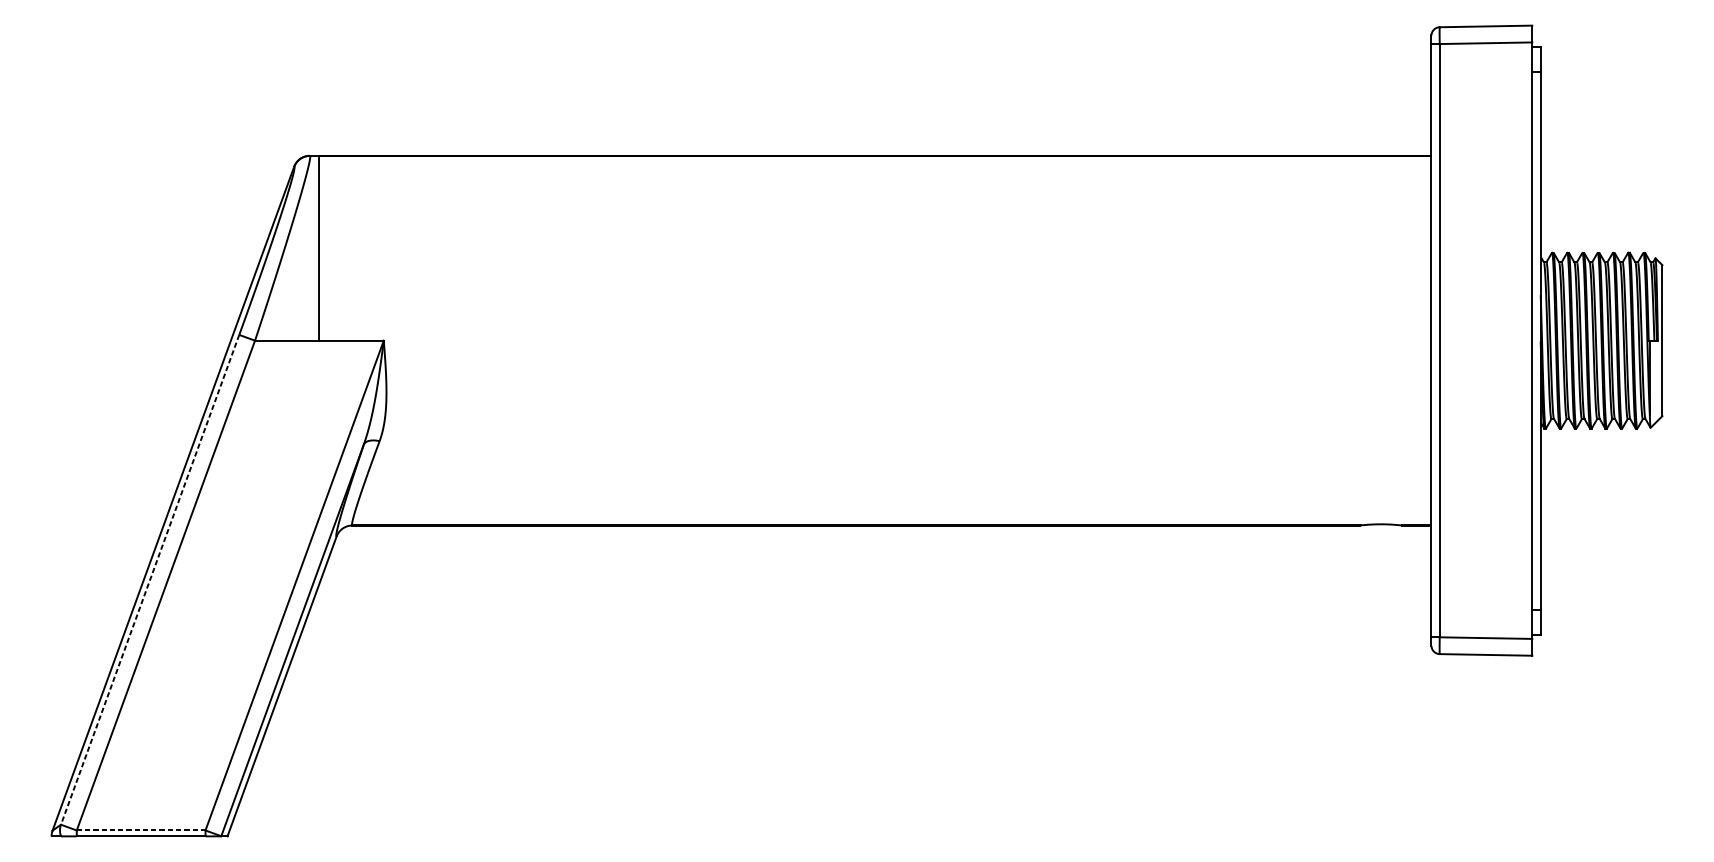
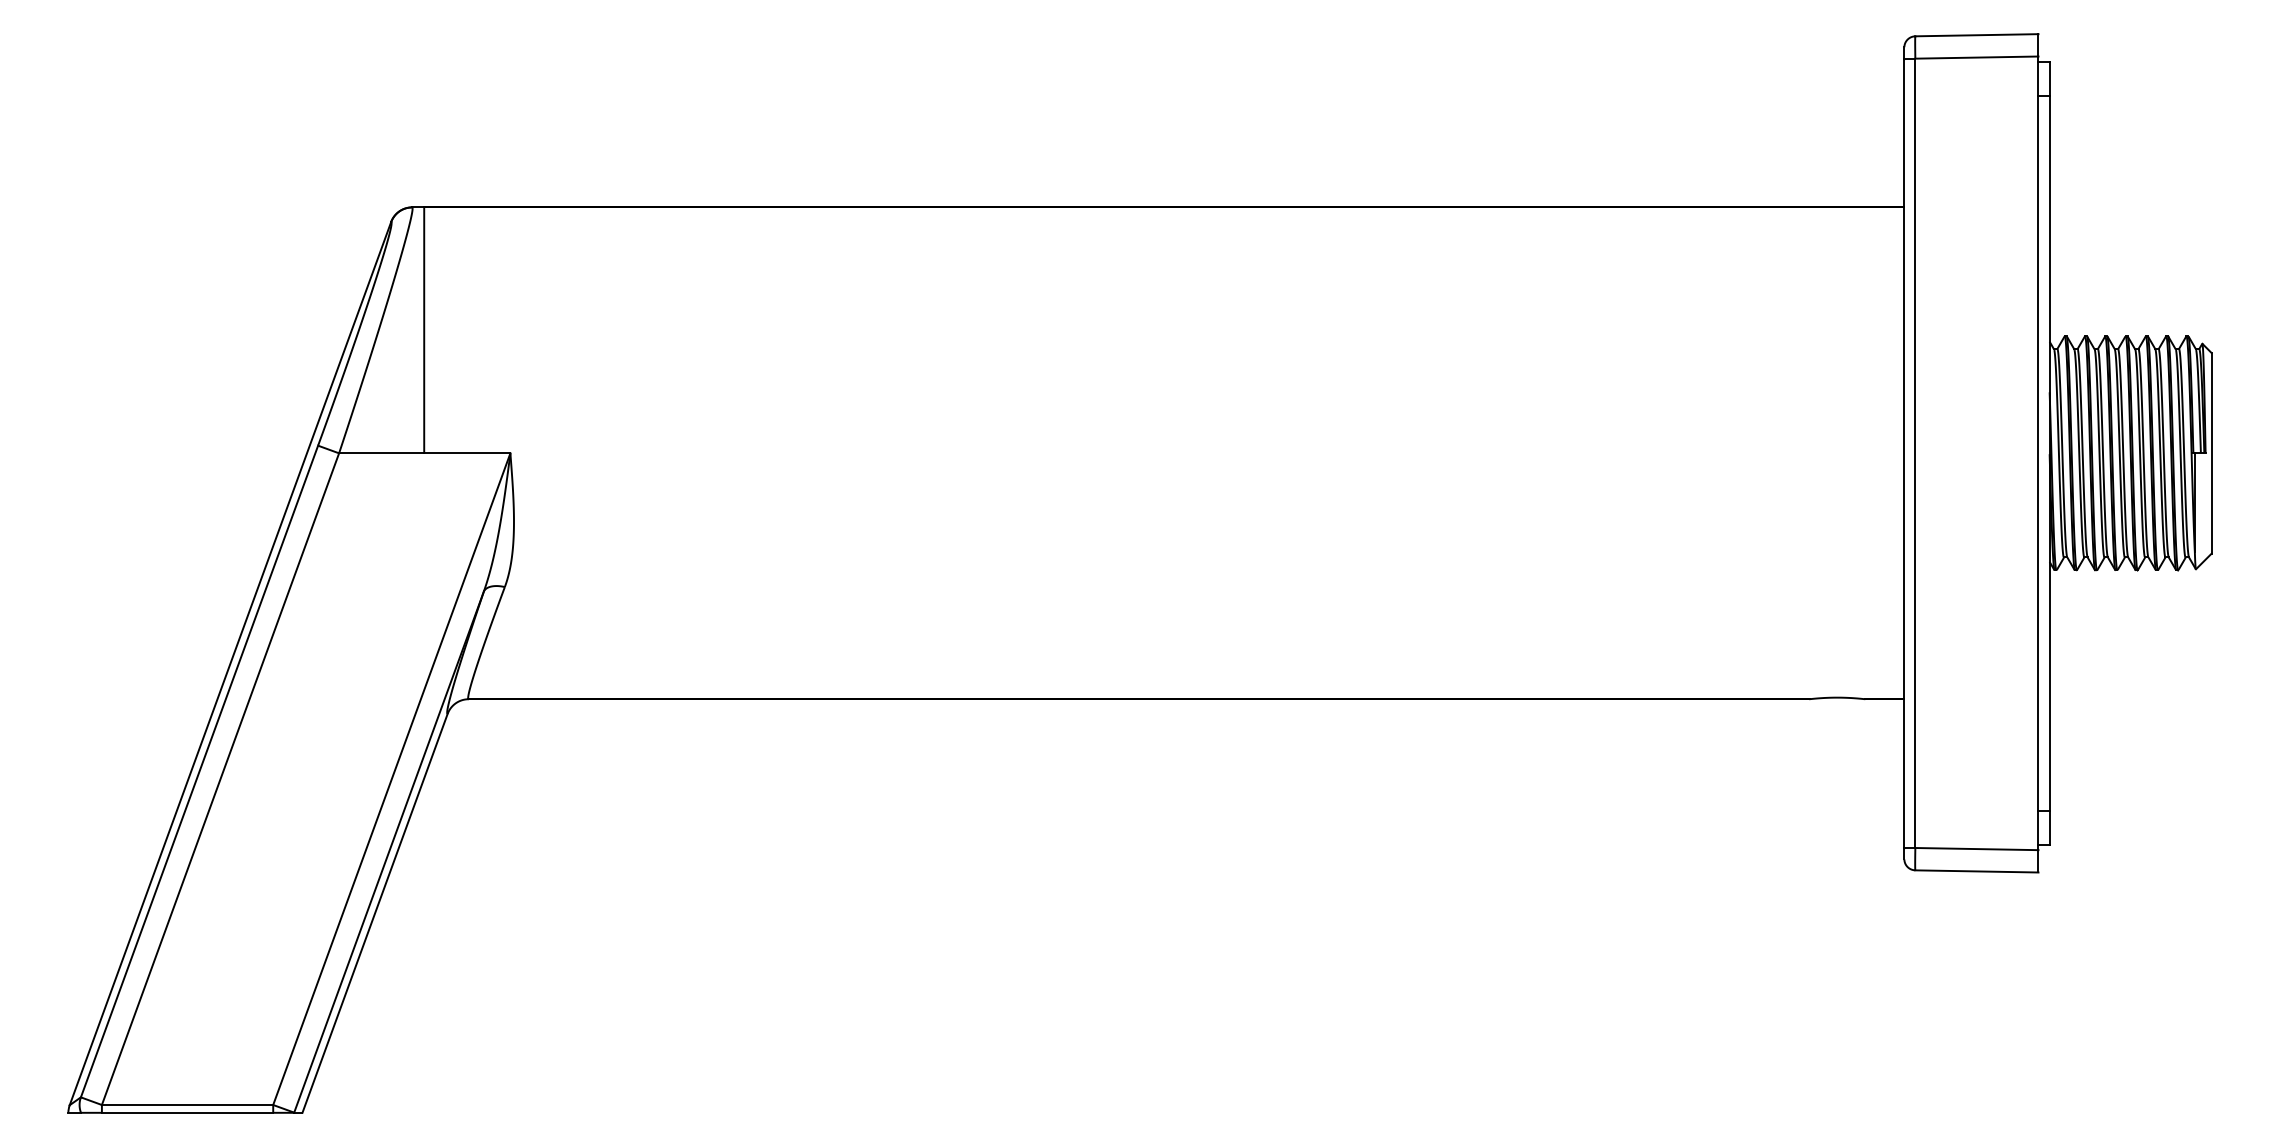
line: (150, 579) -> (199, 771), dashed -> solid
line: (141, 830) -> (187, 1105), dashed -> solid

